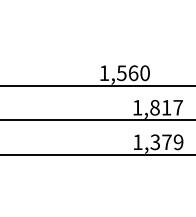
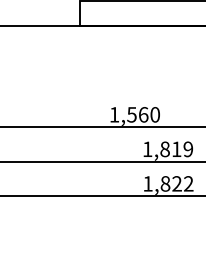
text: (178, 107) -> (188, 149), 1,817 -> 1,819
text: (166, 141) -> (176, 183), 1,379 -> 1,822

